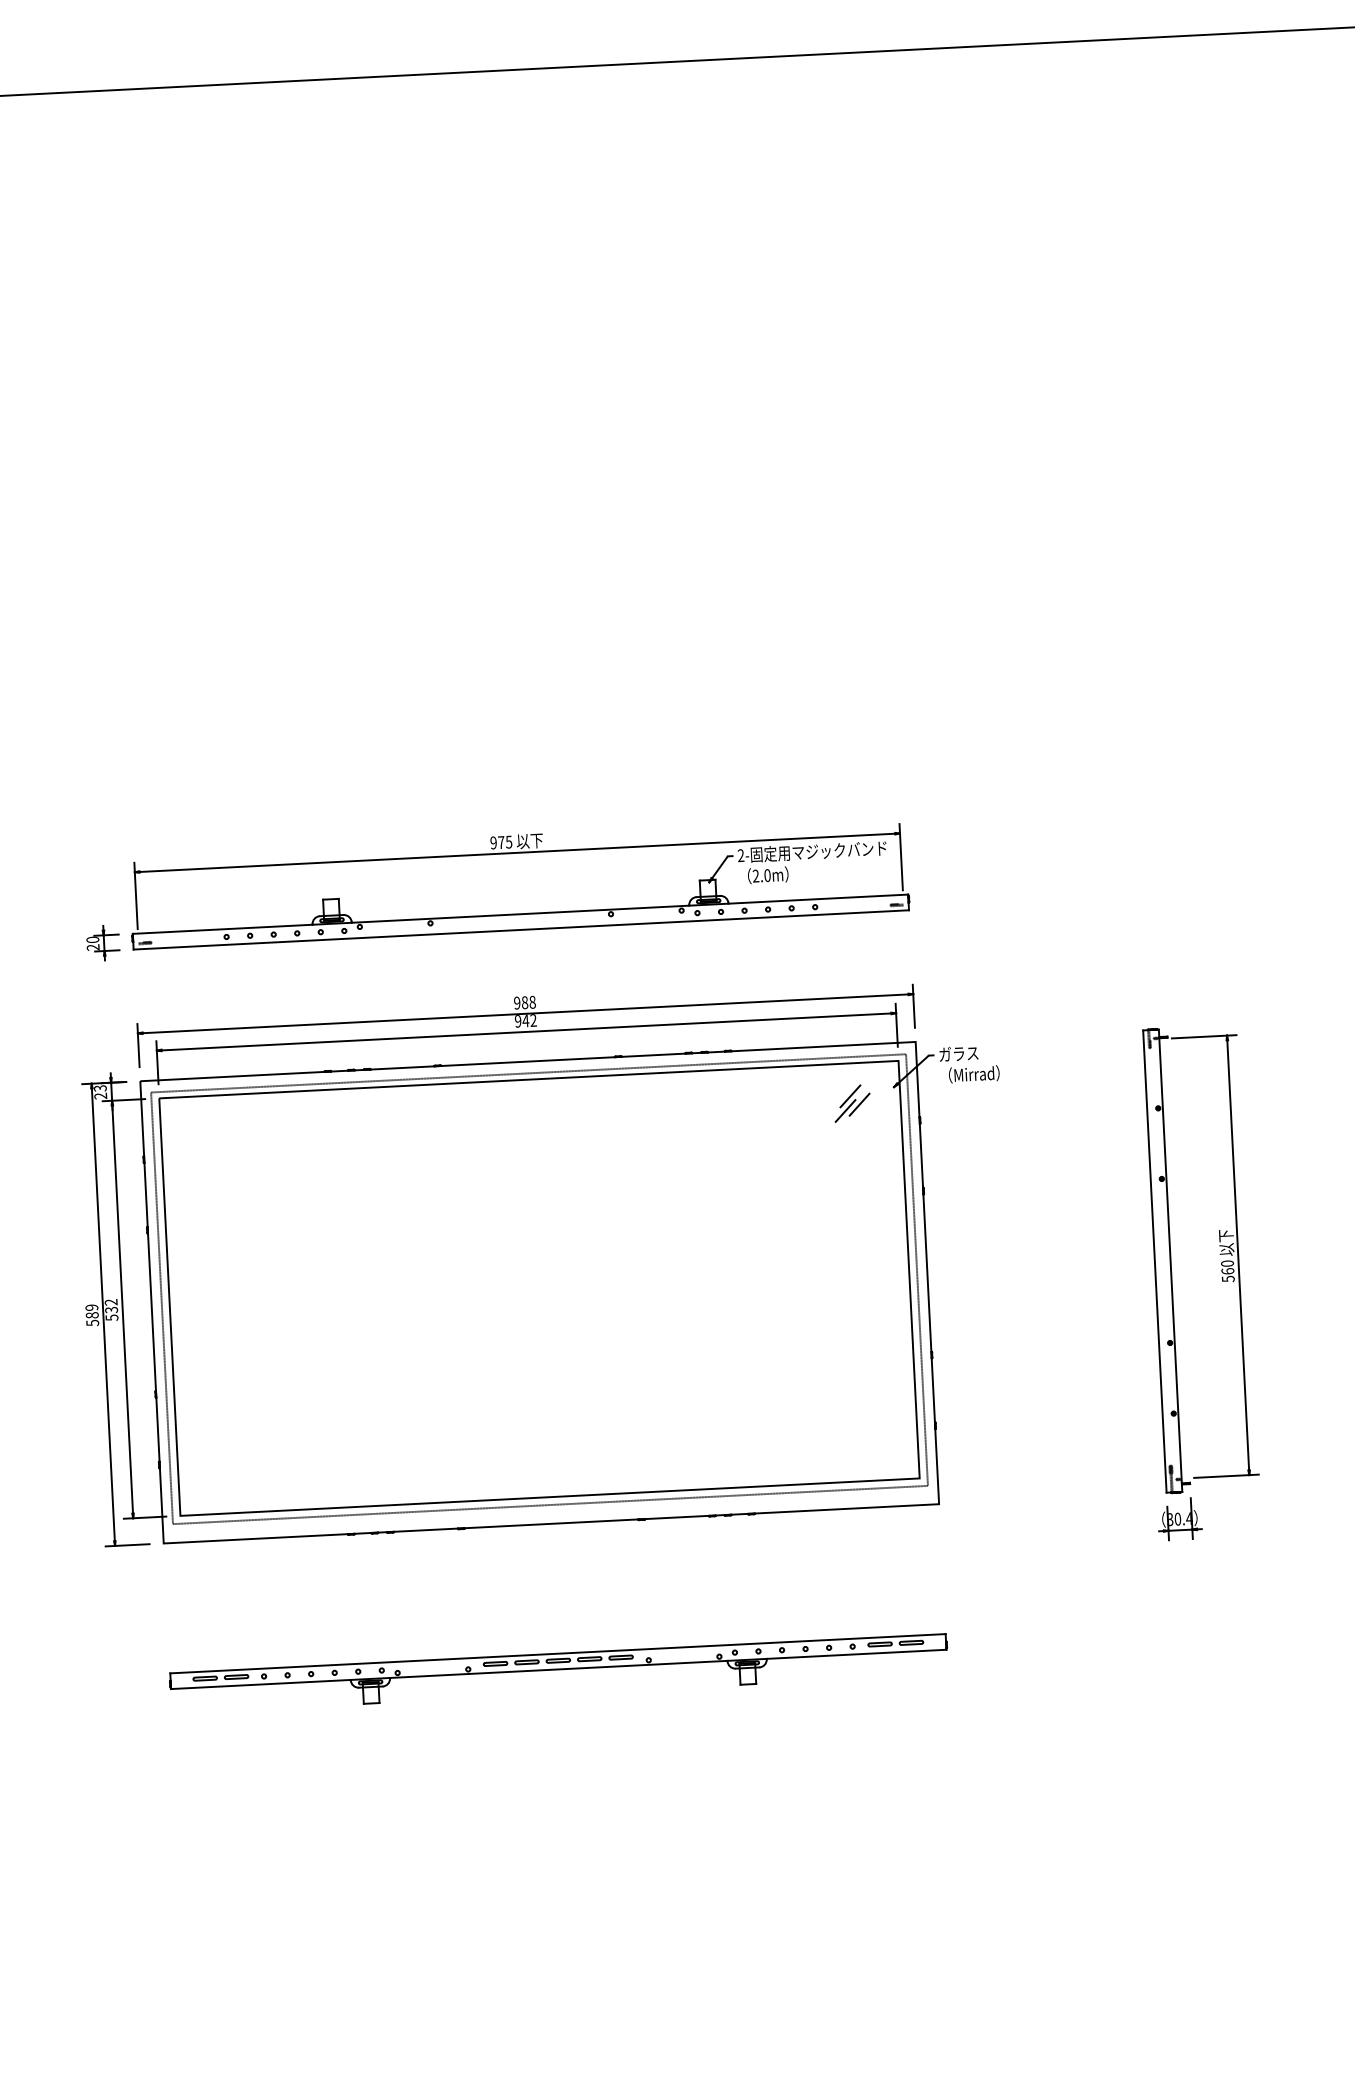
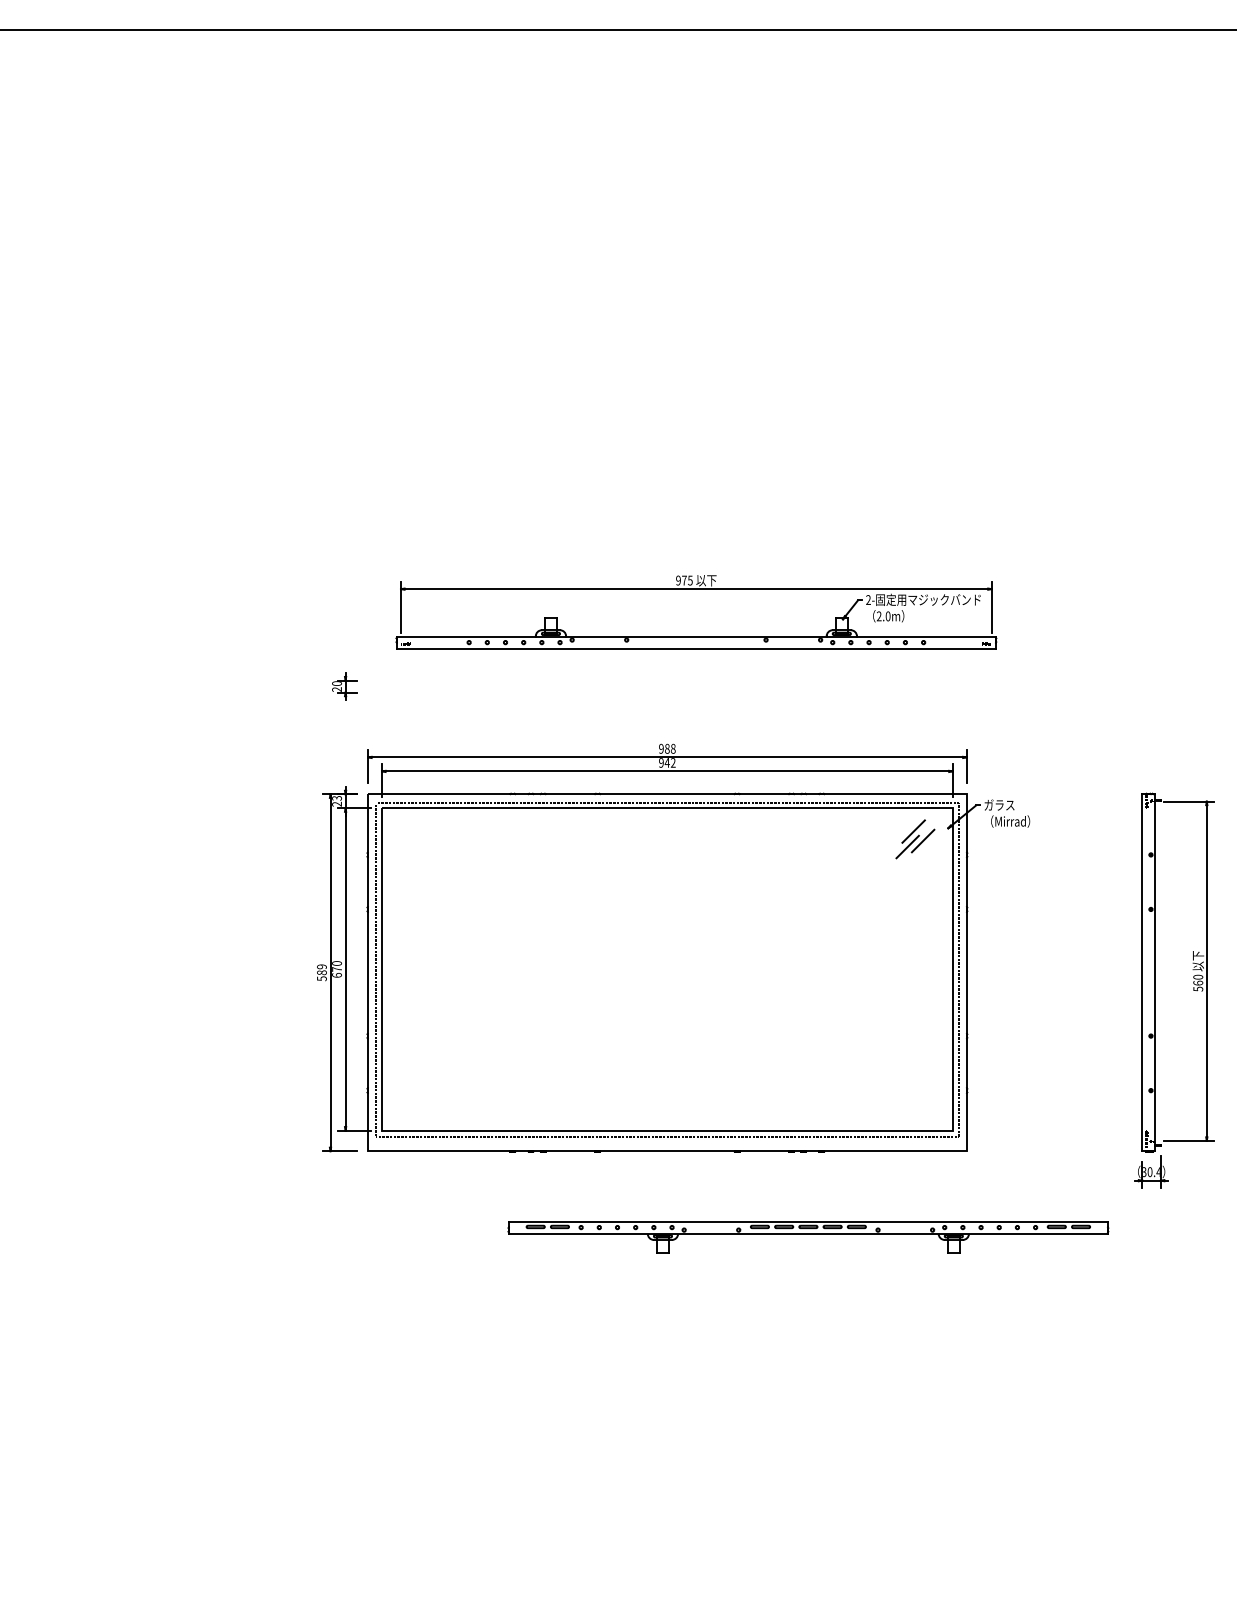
part: (517, 853) -> (696, 589), moved
part: (852, 1102) -> (915, 838), size x1.4
text: (112, 1310) -> (337, 969), 532 -> 670
part: (559, 1674) -> (808, 1237), moved

